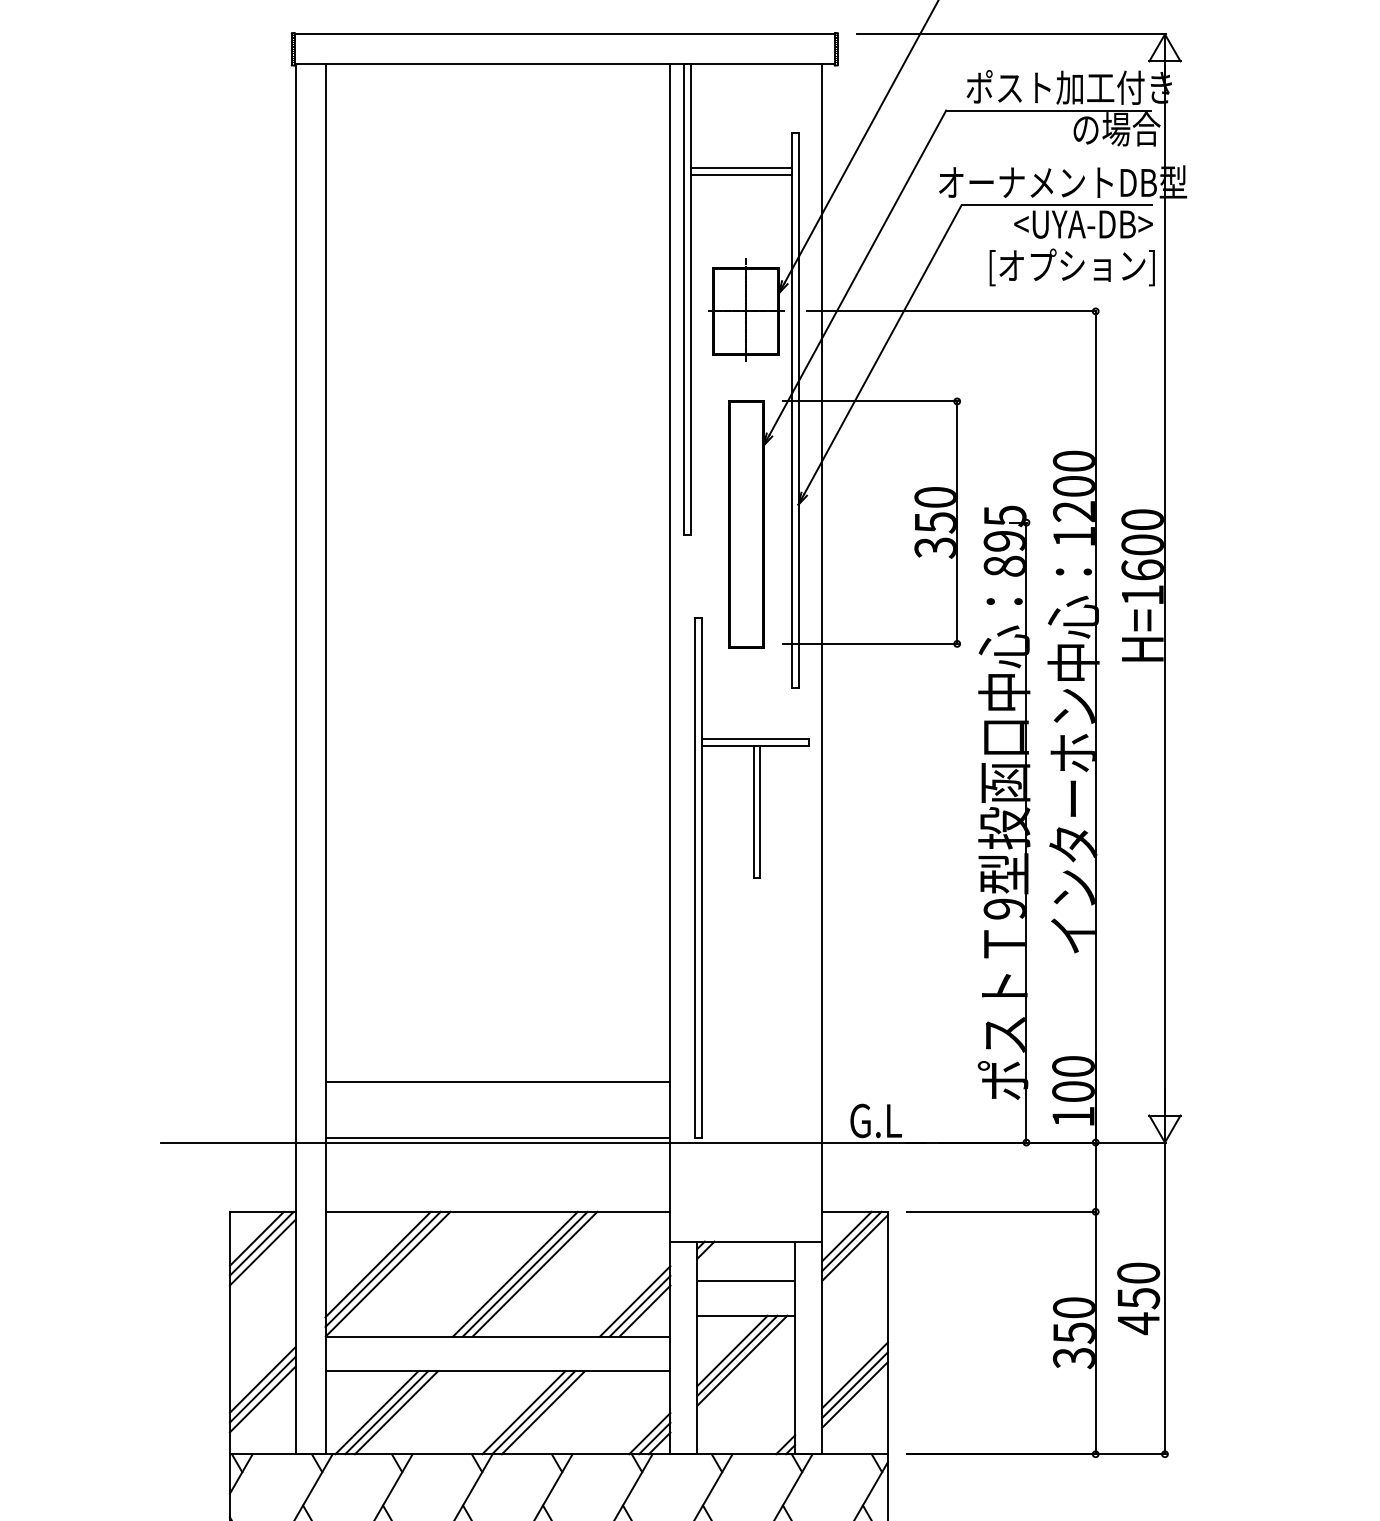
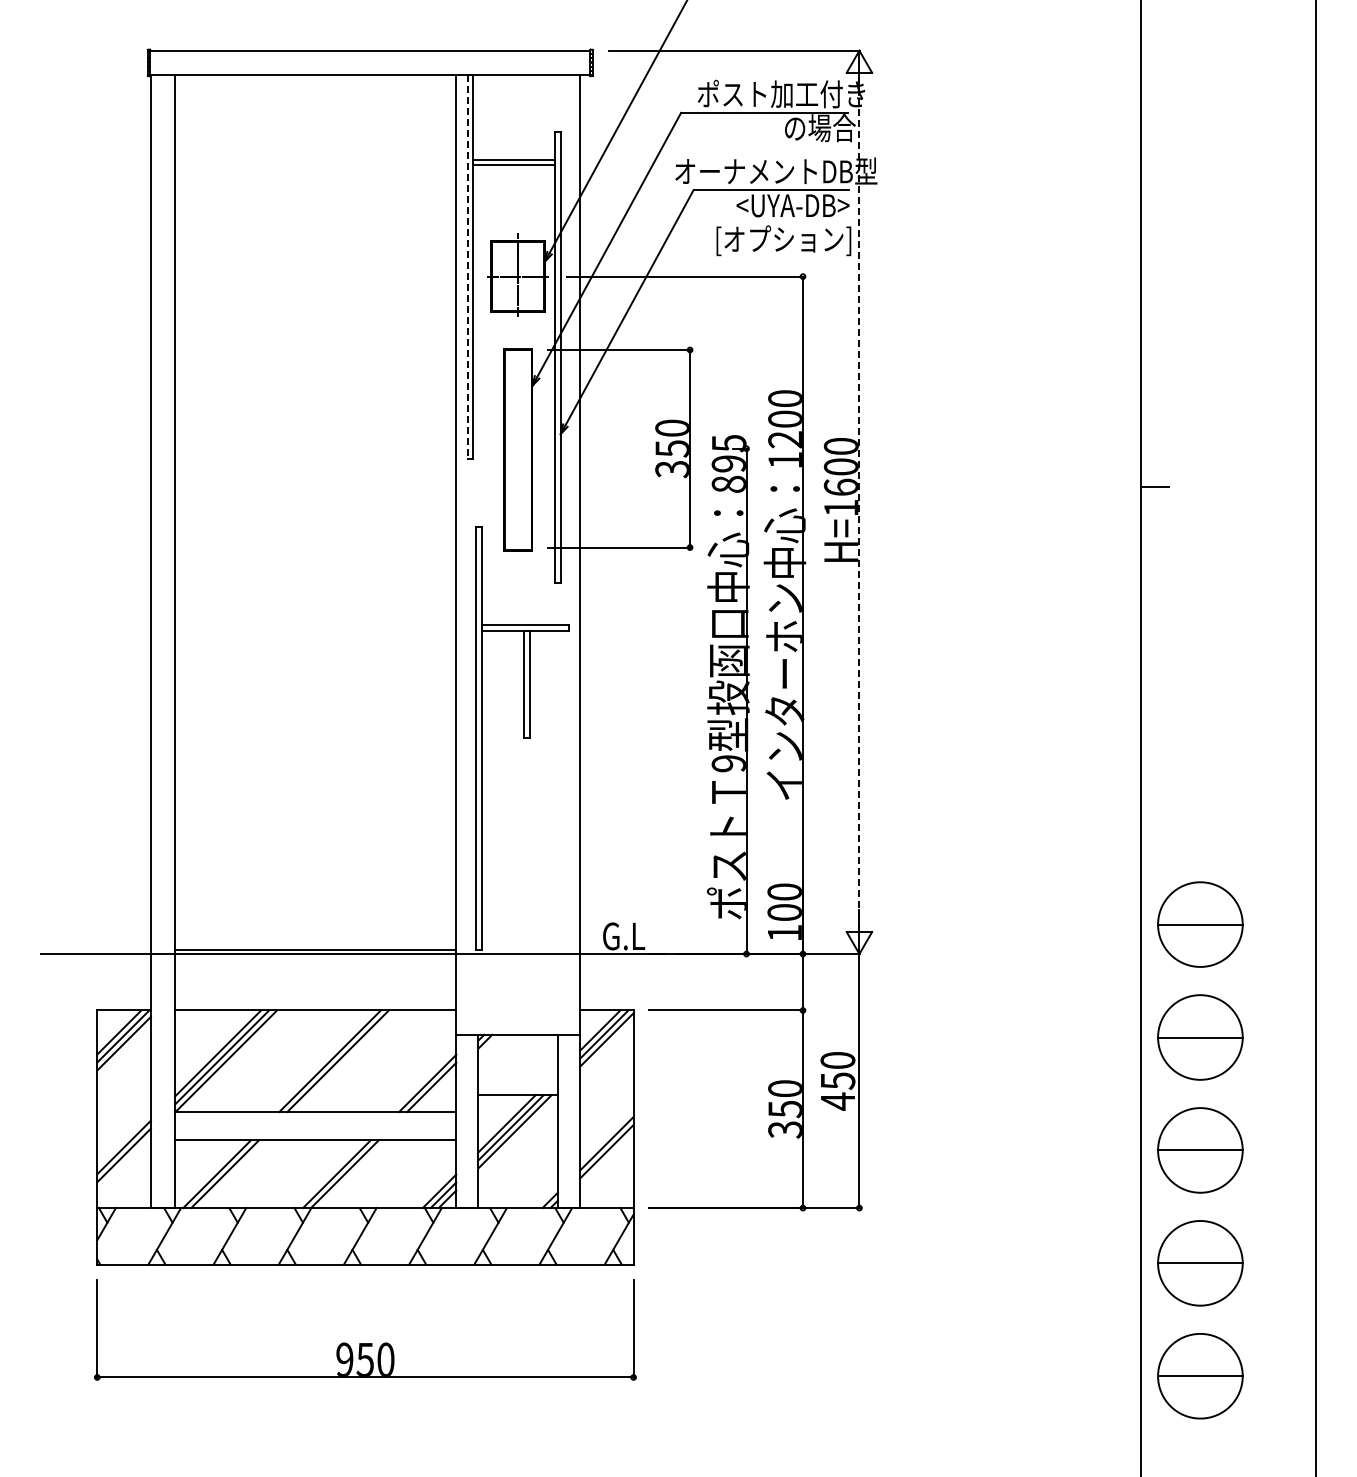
line: (684, 300) -> (467, 267), solid -> dashed
line: (1165, 588) -> (859, 502), solid -> dashed
line: (497, 1081) -> (315, 904), removed
line: (534, 1274) -> (345, 1061), removed
line: (745, 1280) -> (517, 1066), removed
line: (644, 1311) -> (435, 1091), removed
line: (854, 1394) -> (606, 1159), removed
line: (262, 1399) -> (123, 1163), removed
line: (397, 1413) -> (233, 1174), removed
line: (543, 1413) -> (352, 1174), removed

